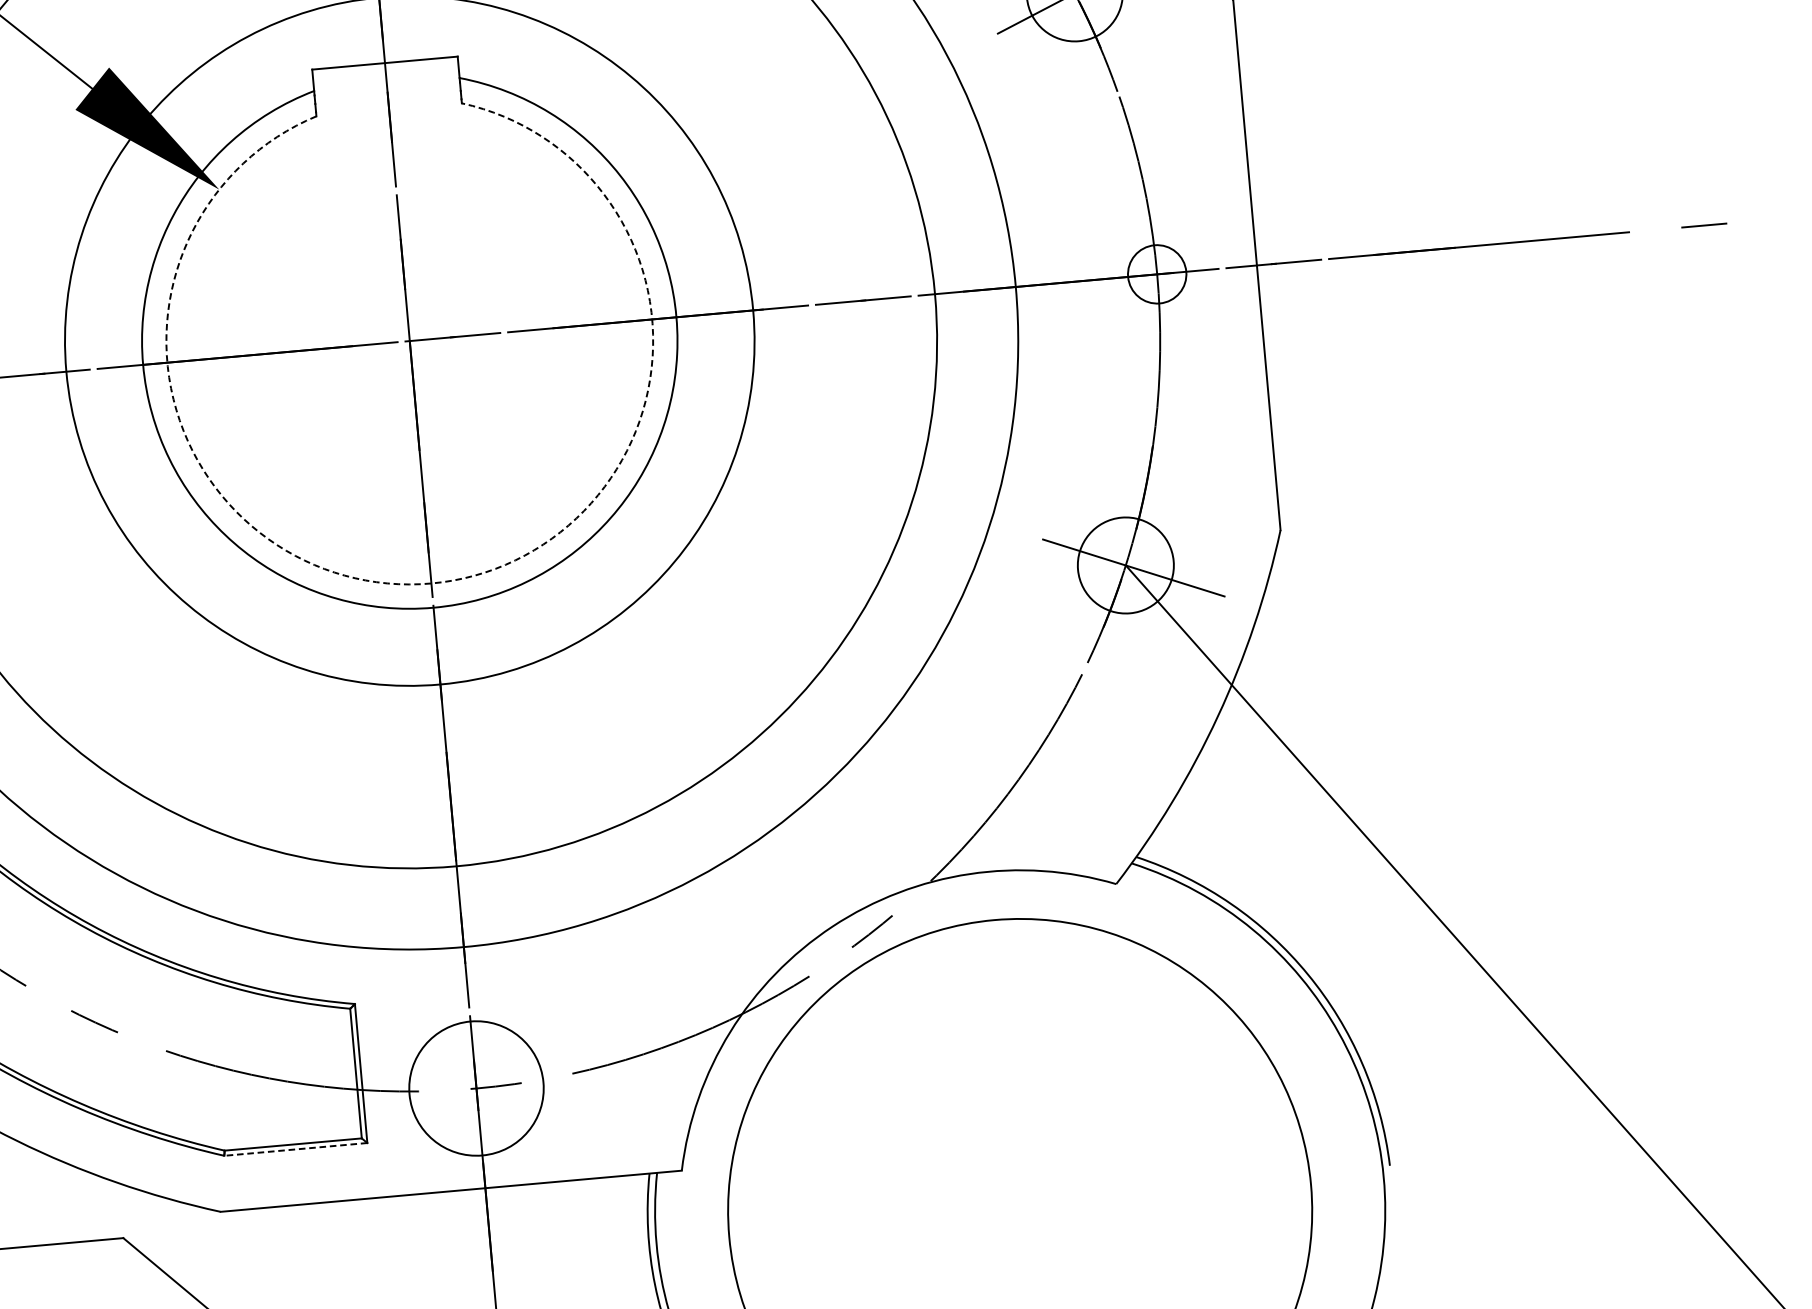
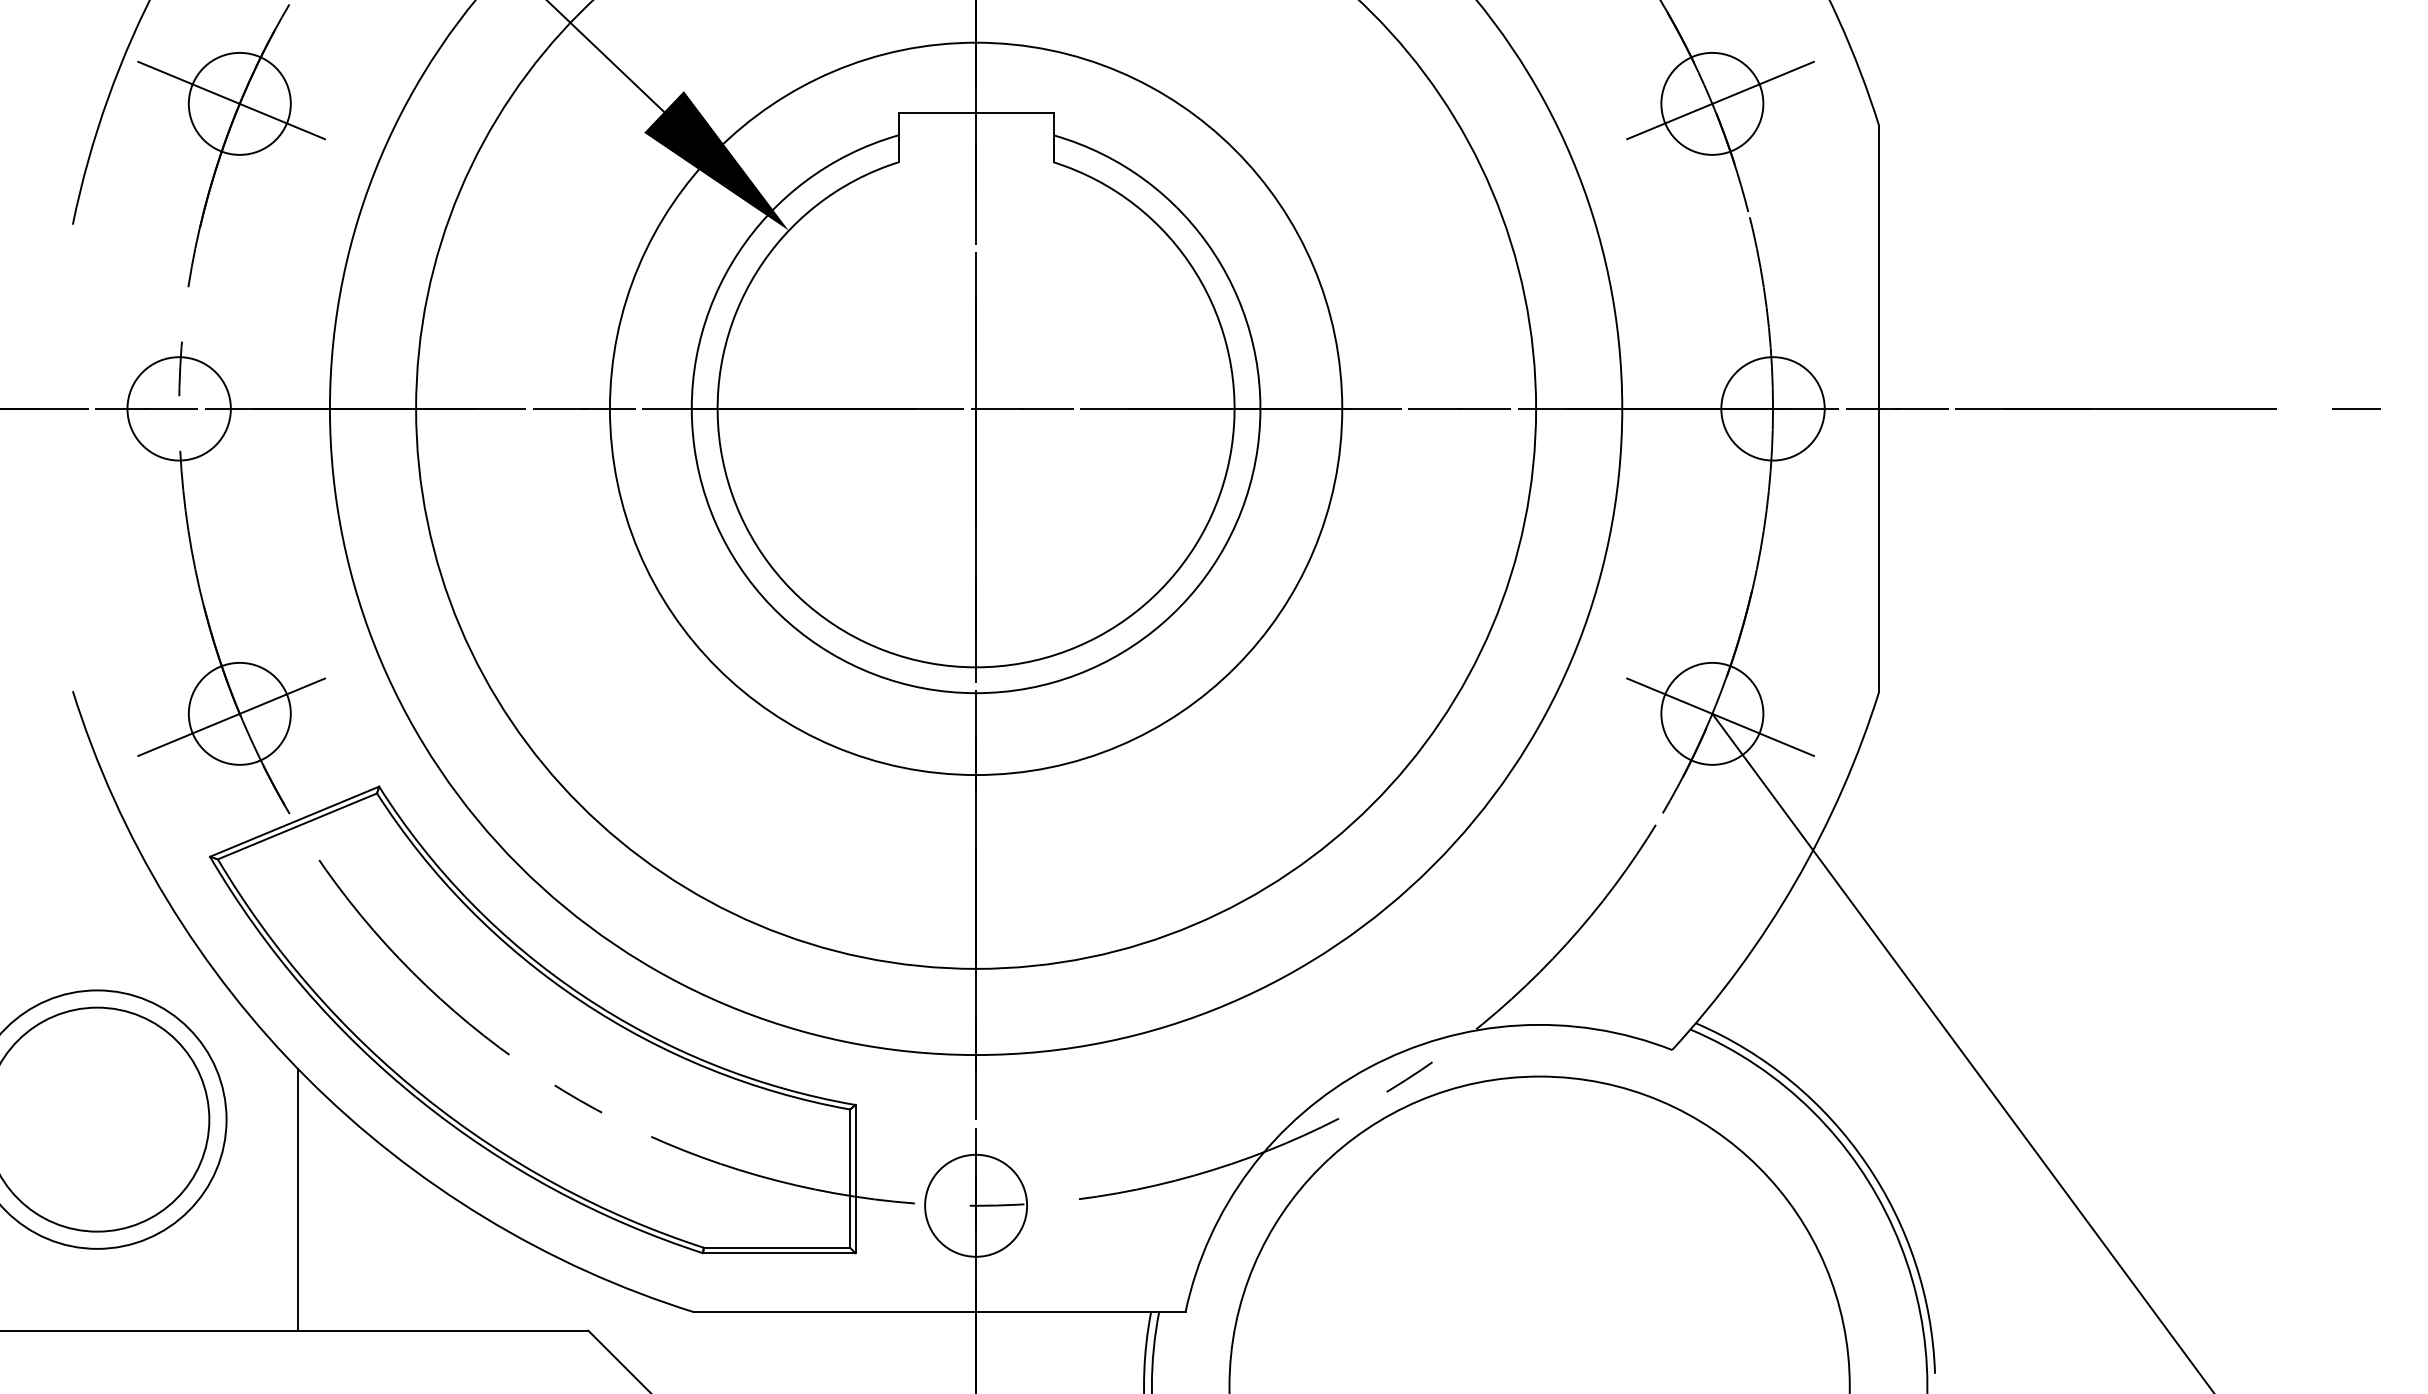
circle: (1156, 274) -> (1772, 408), size x1.67
arc: (431, 583) -> (976, 667), dashed -> solid
circle: (476, 1088) -> (976, 1205), size x0.71
line: (295, 1149) -> (778, 1253), dashed -> solid

